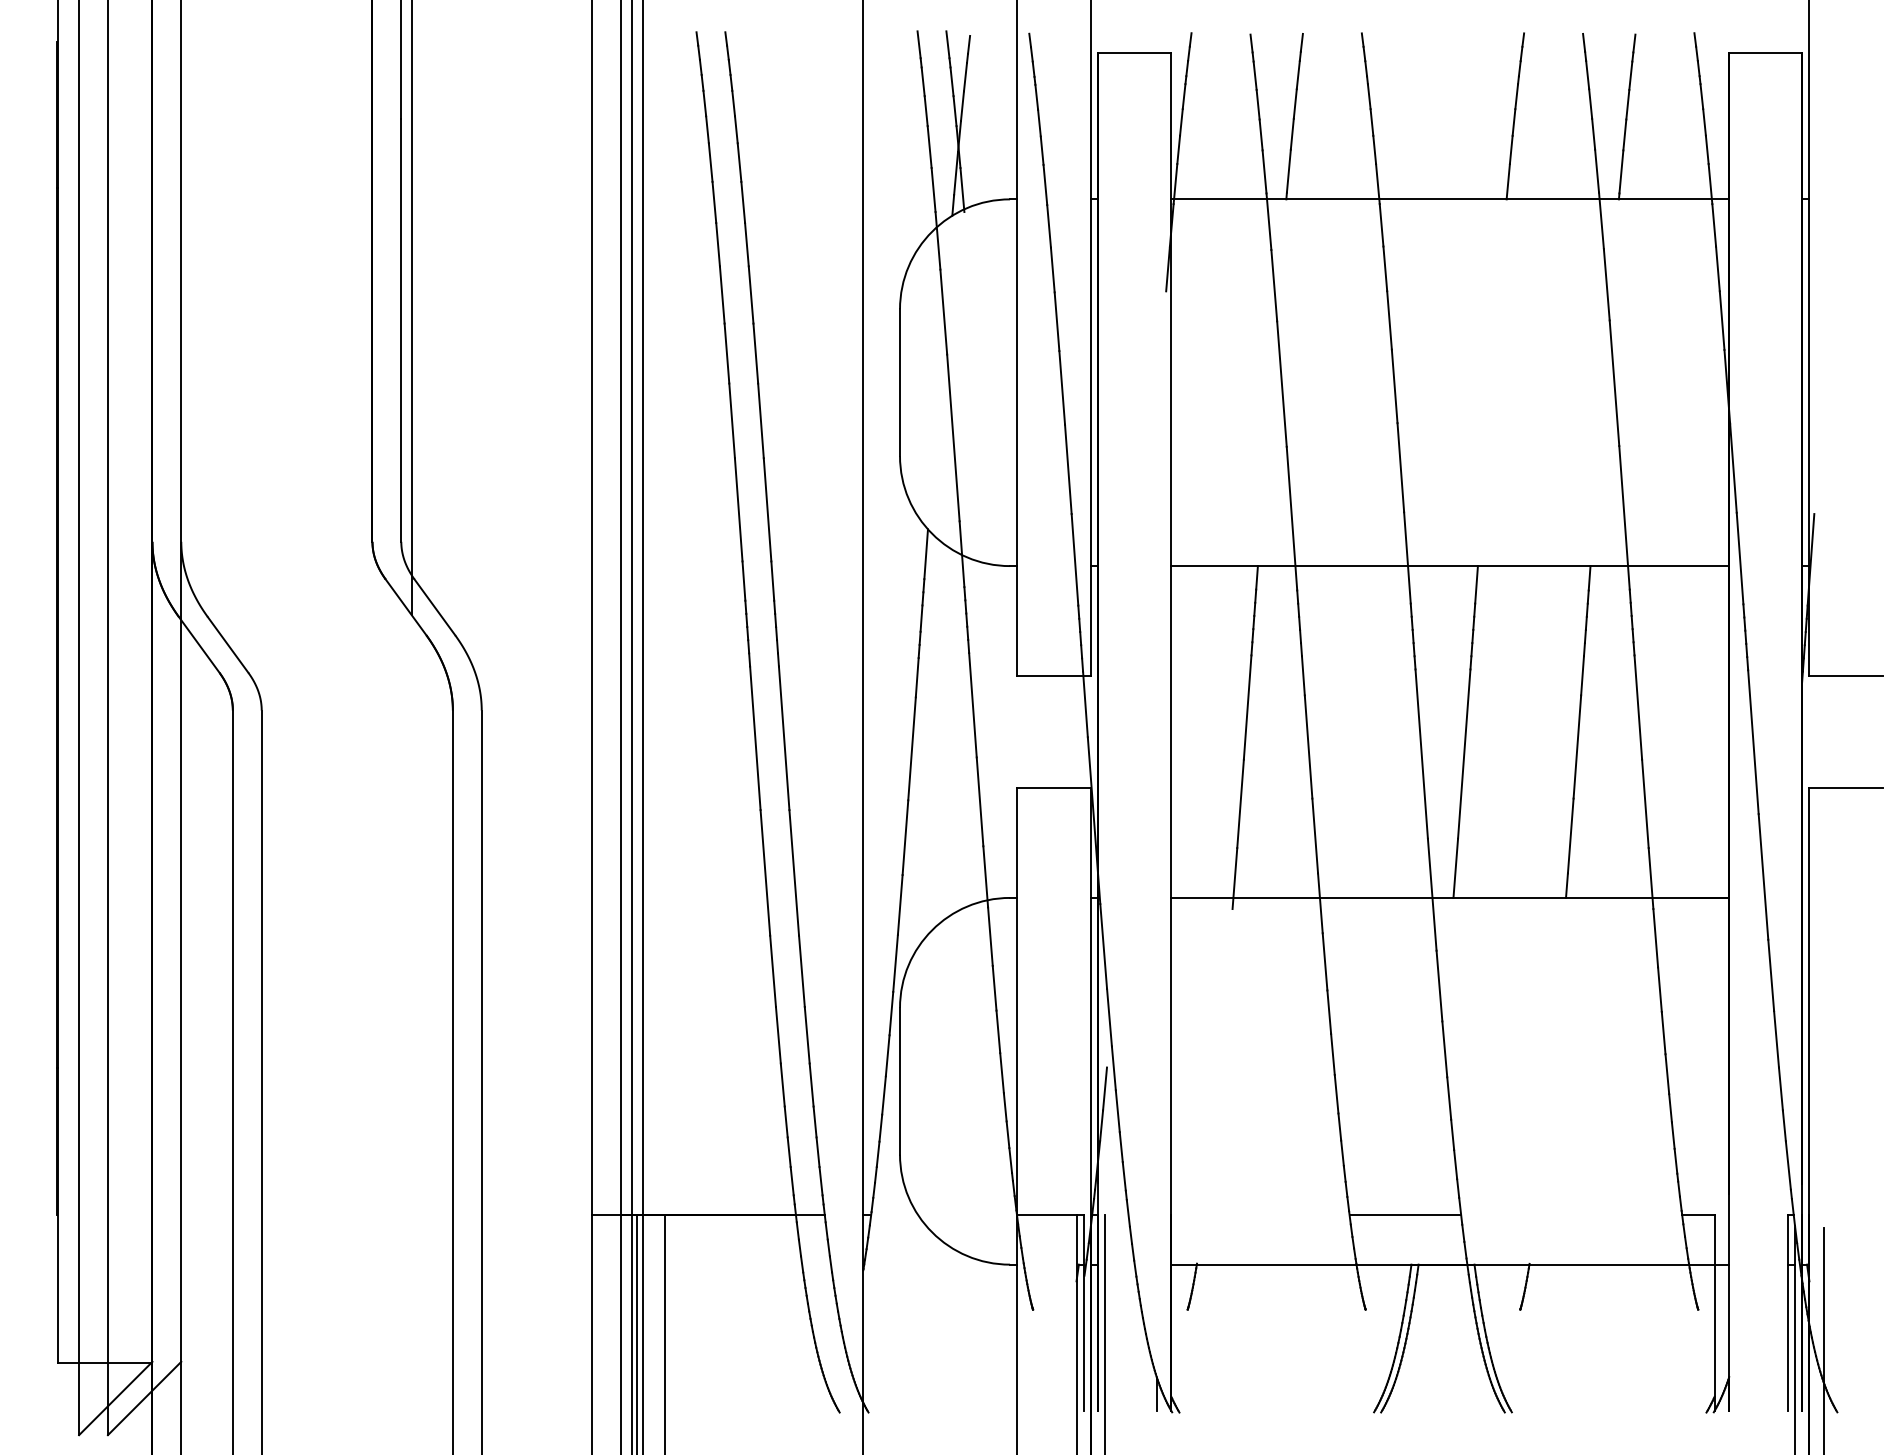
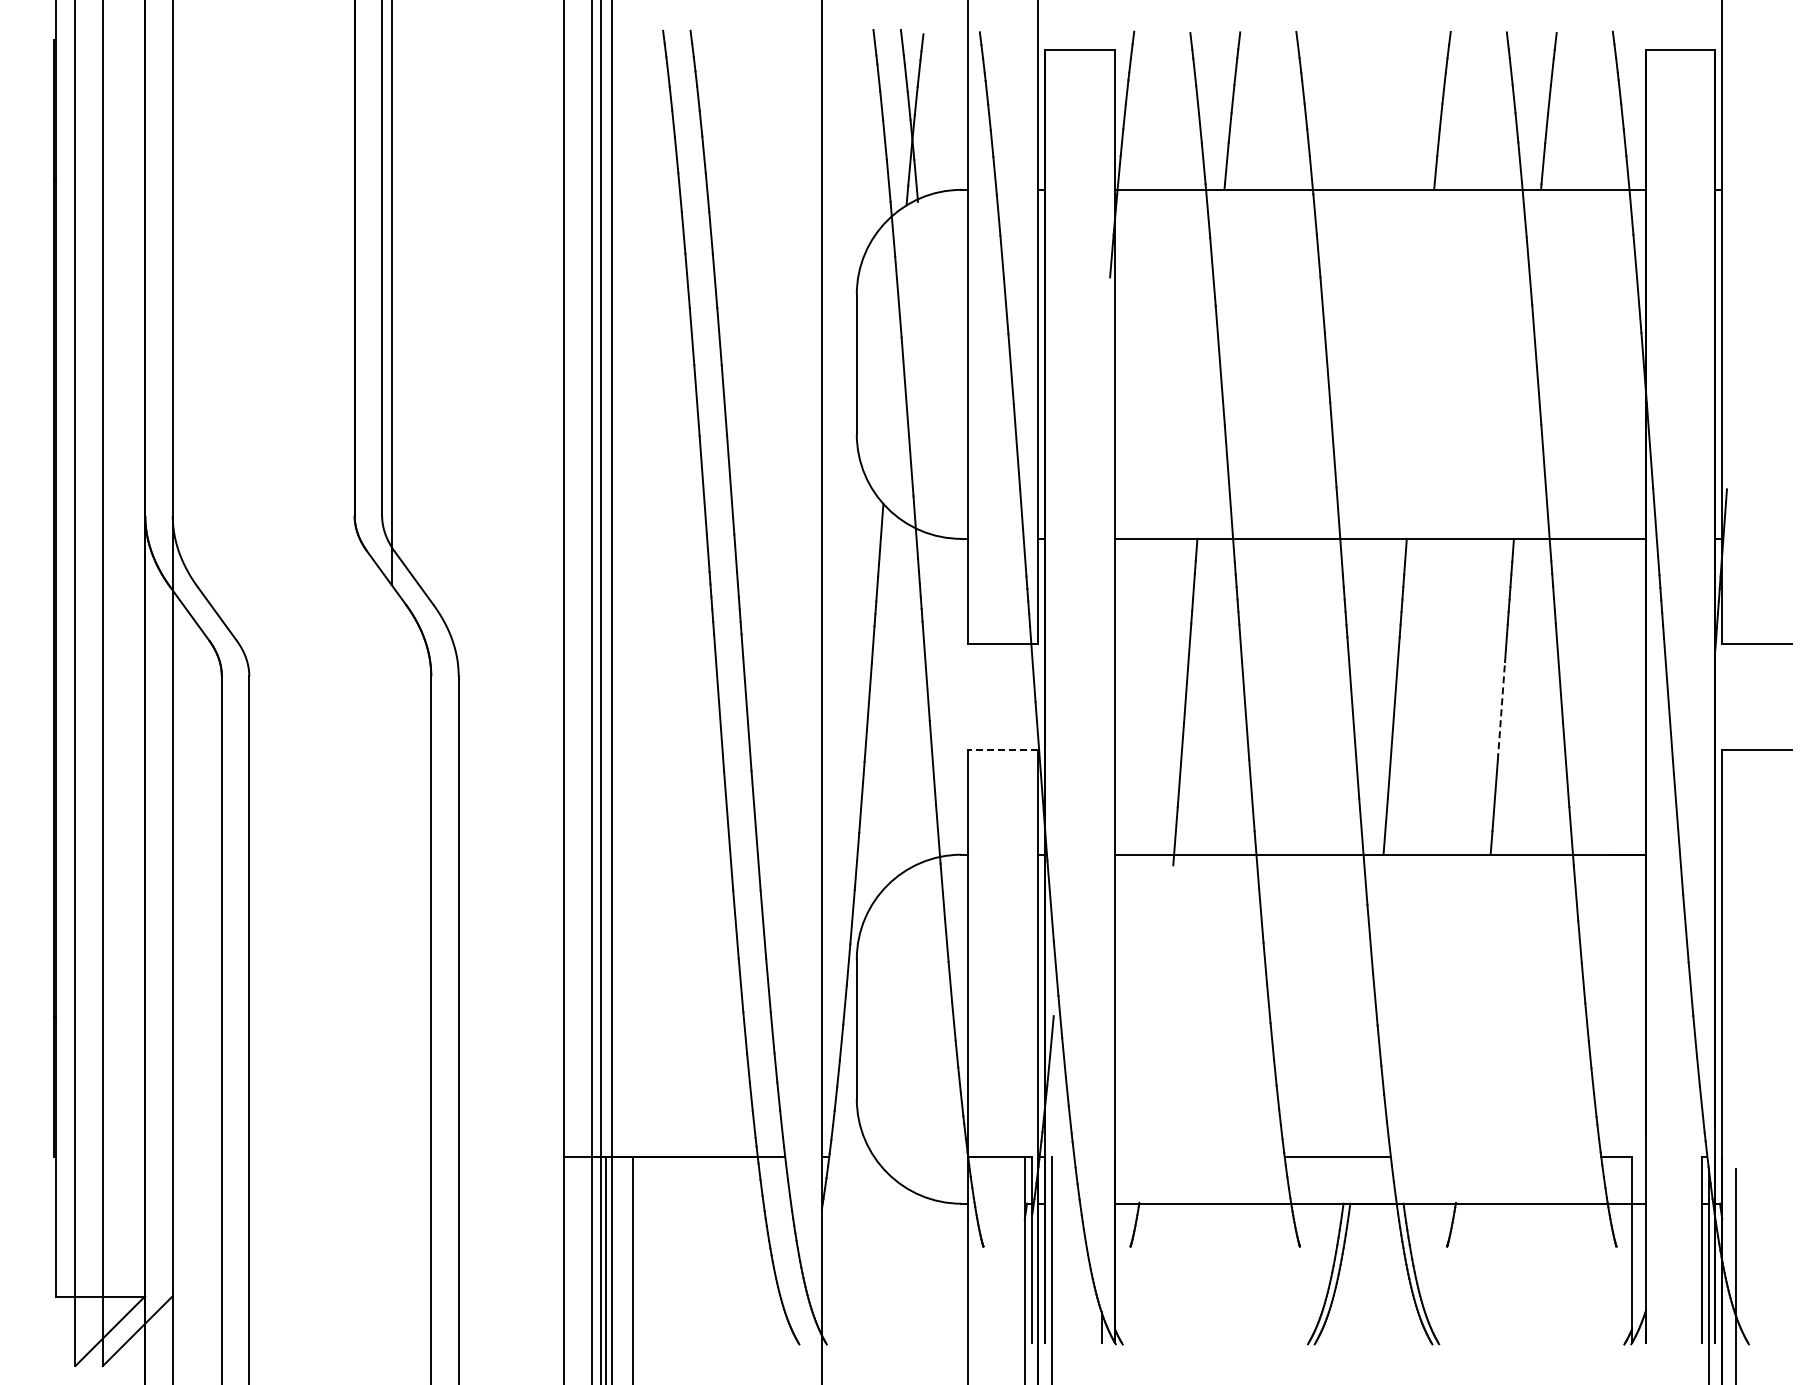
line: (1577, 746) -> (1501, 710), solid -> dashed
line: (1054, 788) -> (1003, 750), solid -> dashed

